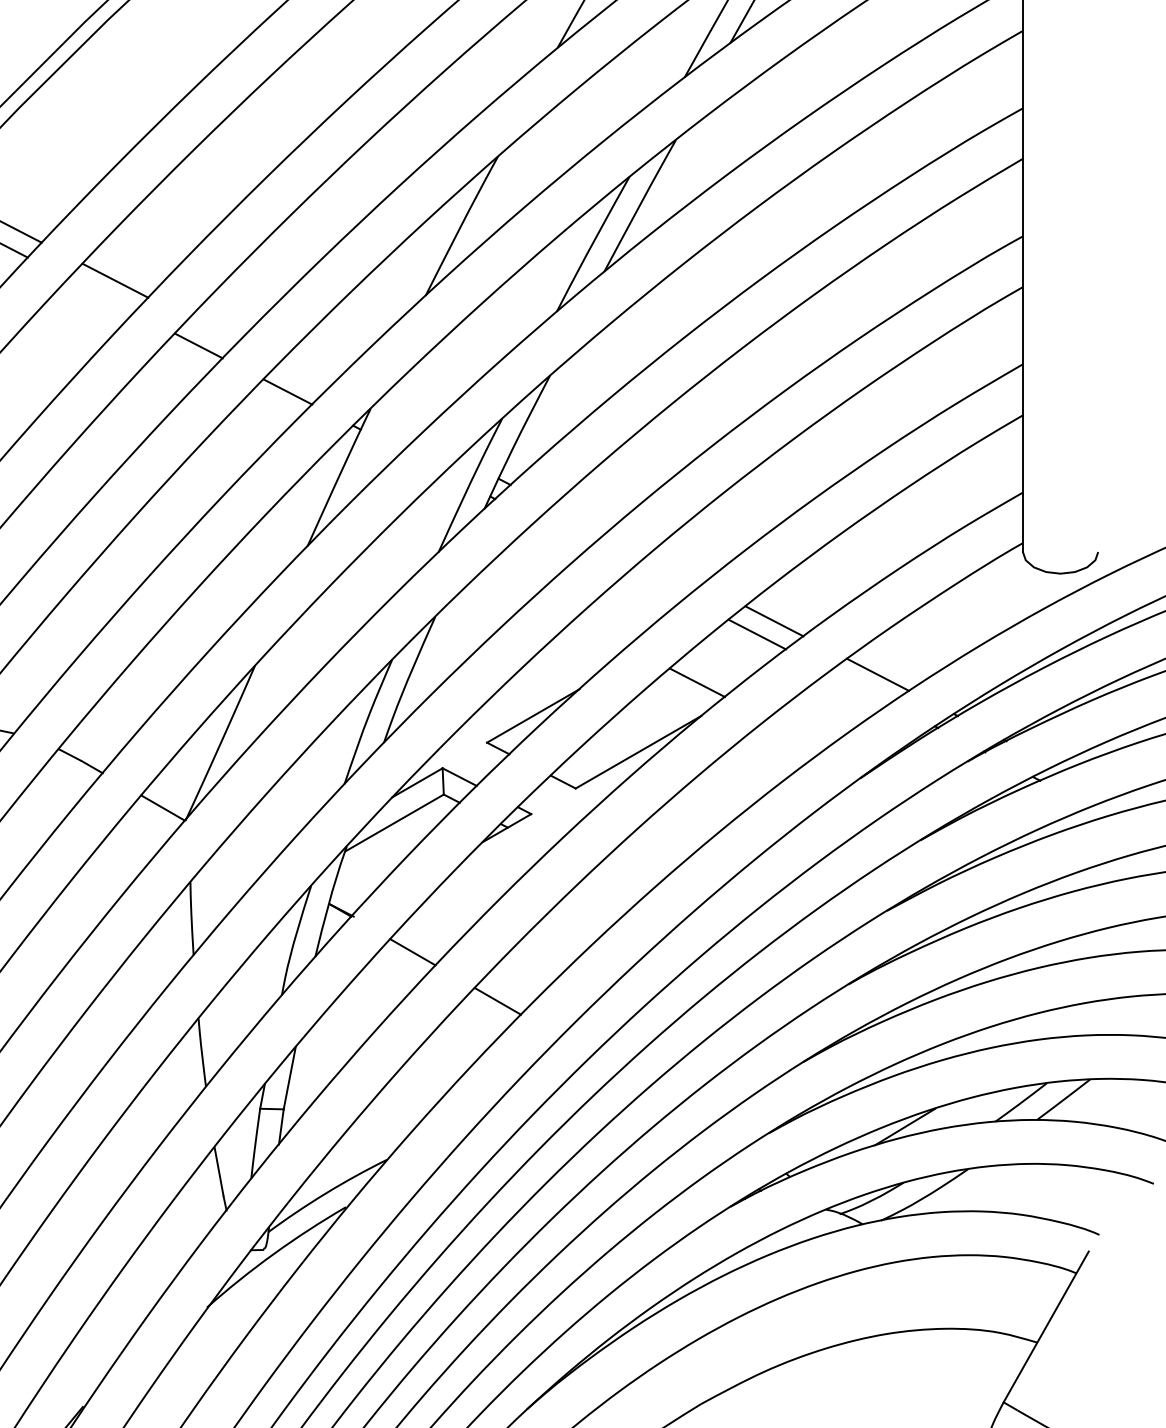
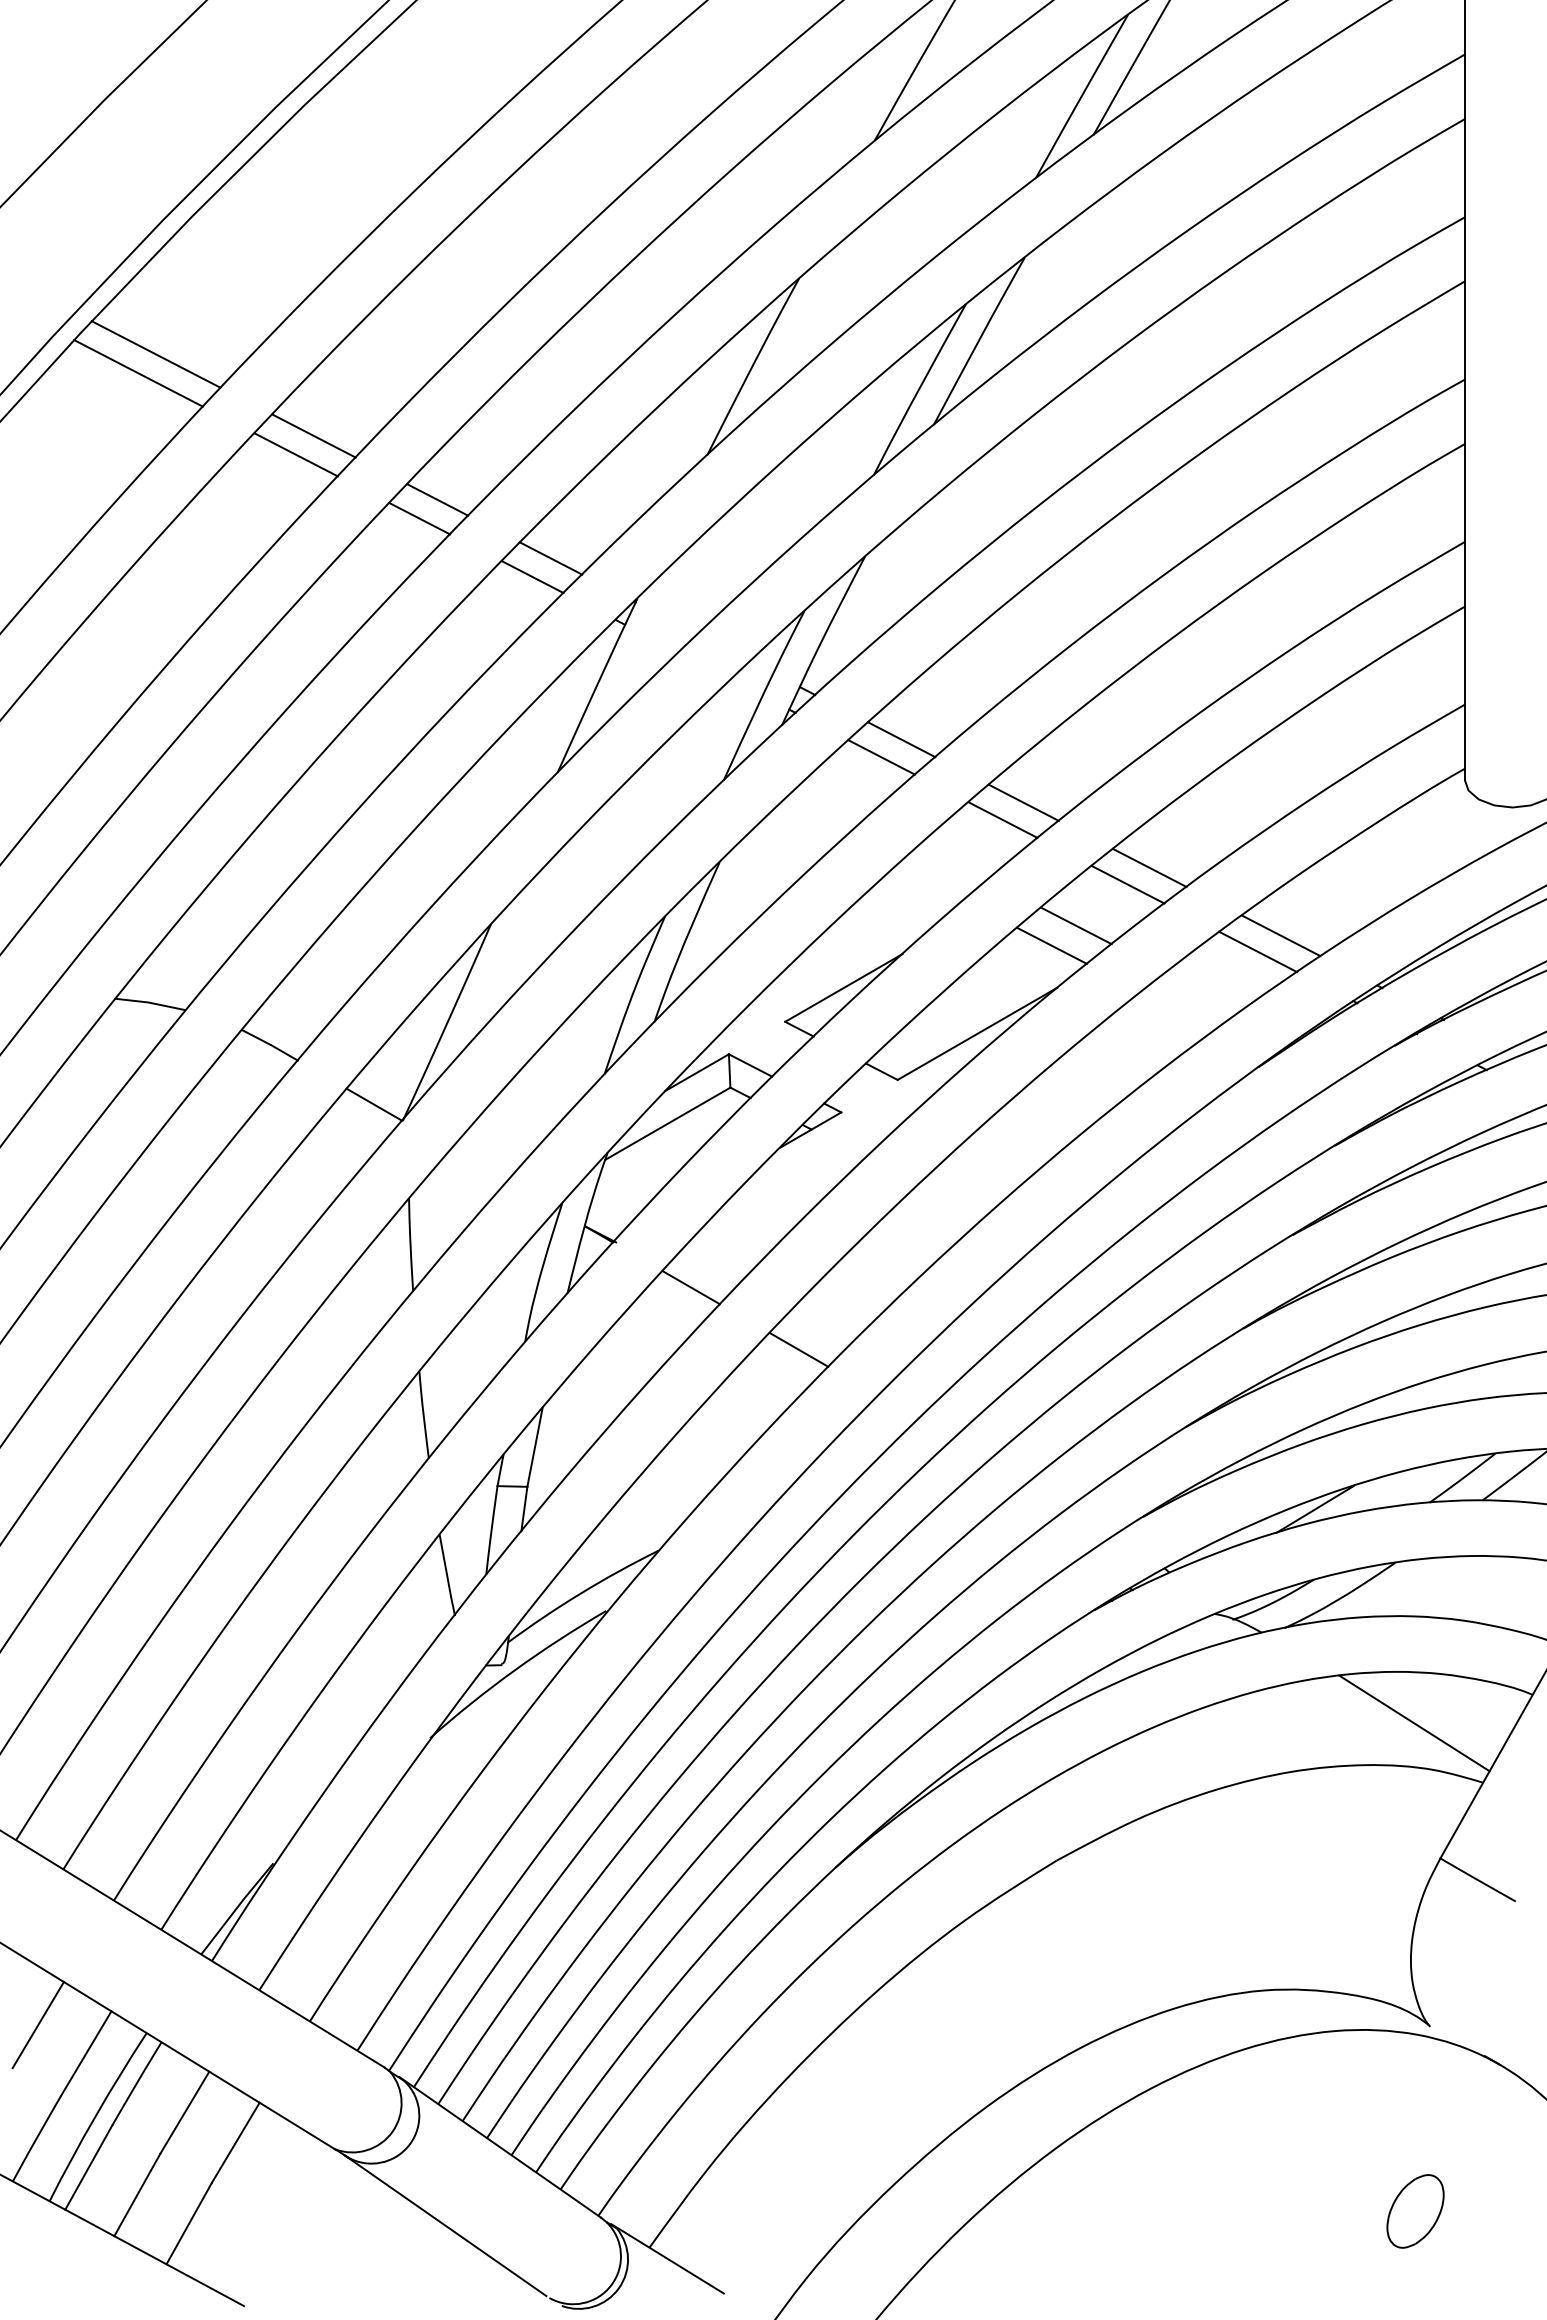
line: (100, 295) -> (295, 454), added
line: (212, 330) -> (437, 499), added
line: (301, 377) -> (550, 558), added
line: (578, 520) -> (901, 739), added
line: (562, 534) -> (881, 757), added
line: (674, 569) -> (1023, 802), added
line: (658, 583) -> (1002, 819), added
line: (715, 666) -> (1075, 925), added
line: (860, 687) -> (1258, 951), added
line: (983, 1295) -> (1414, 1723), added

